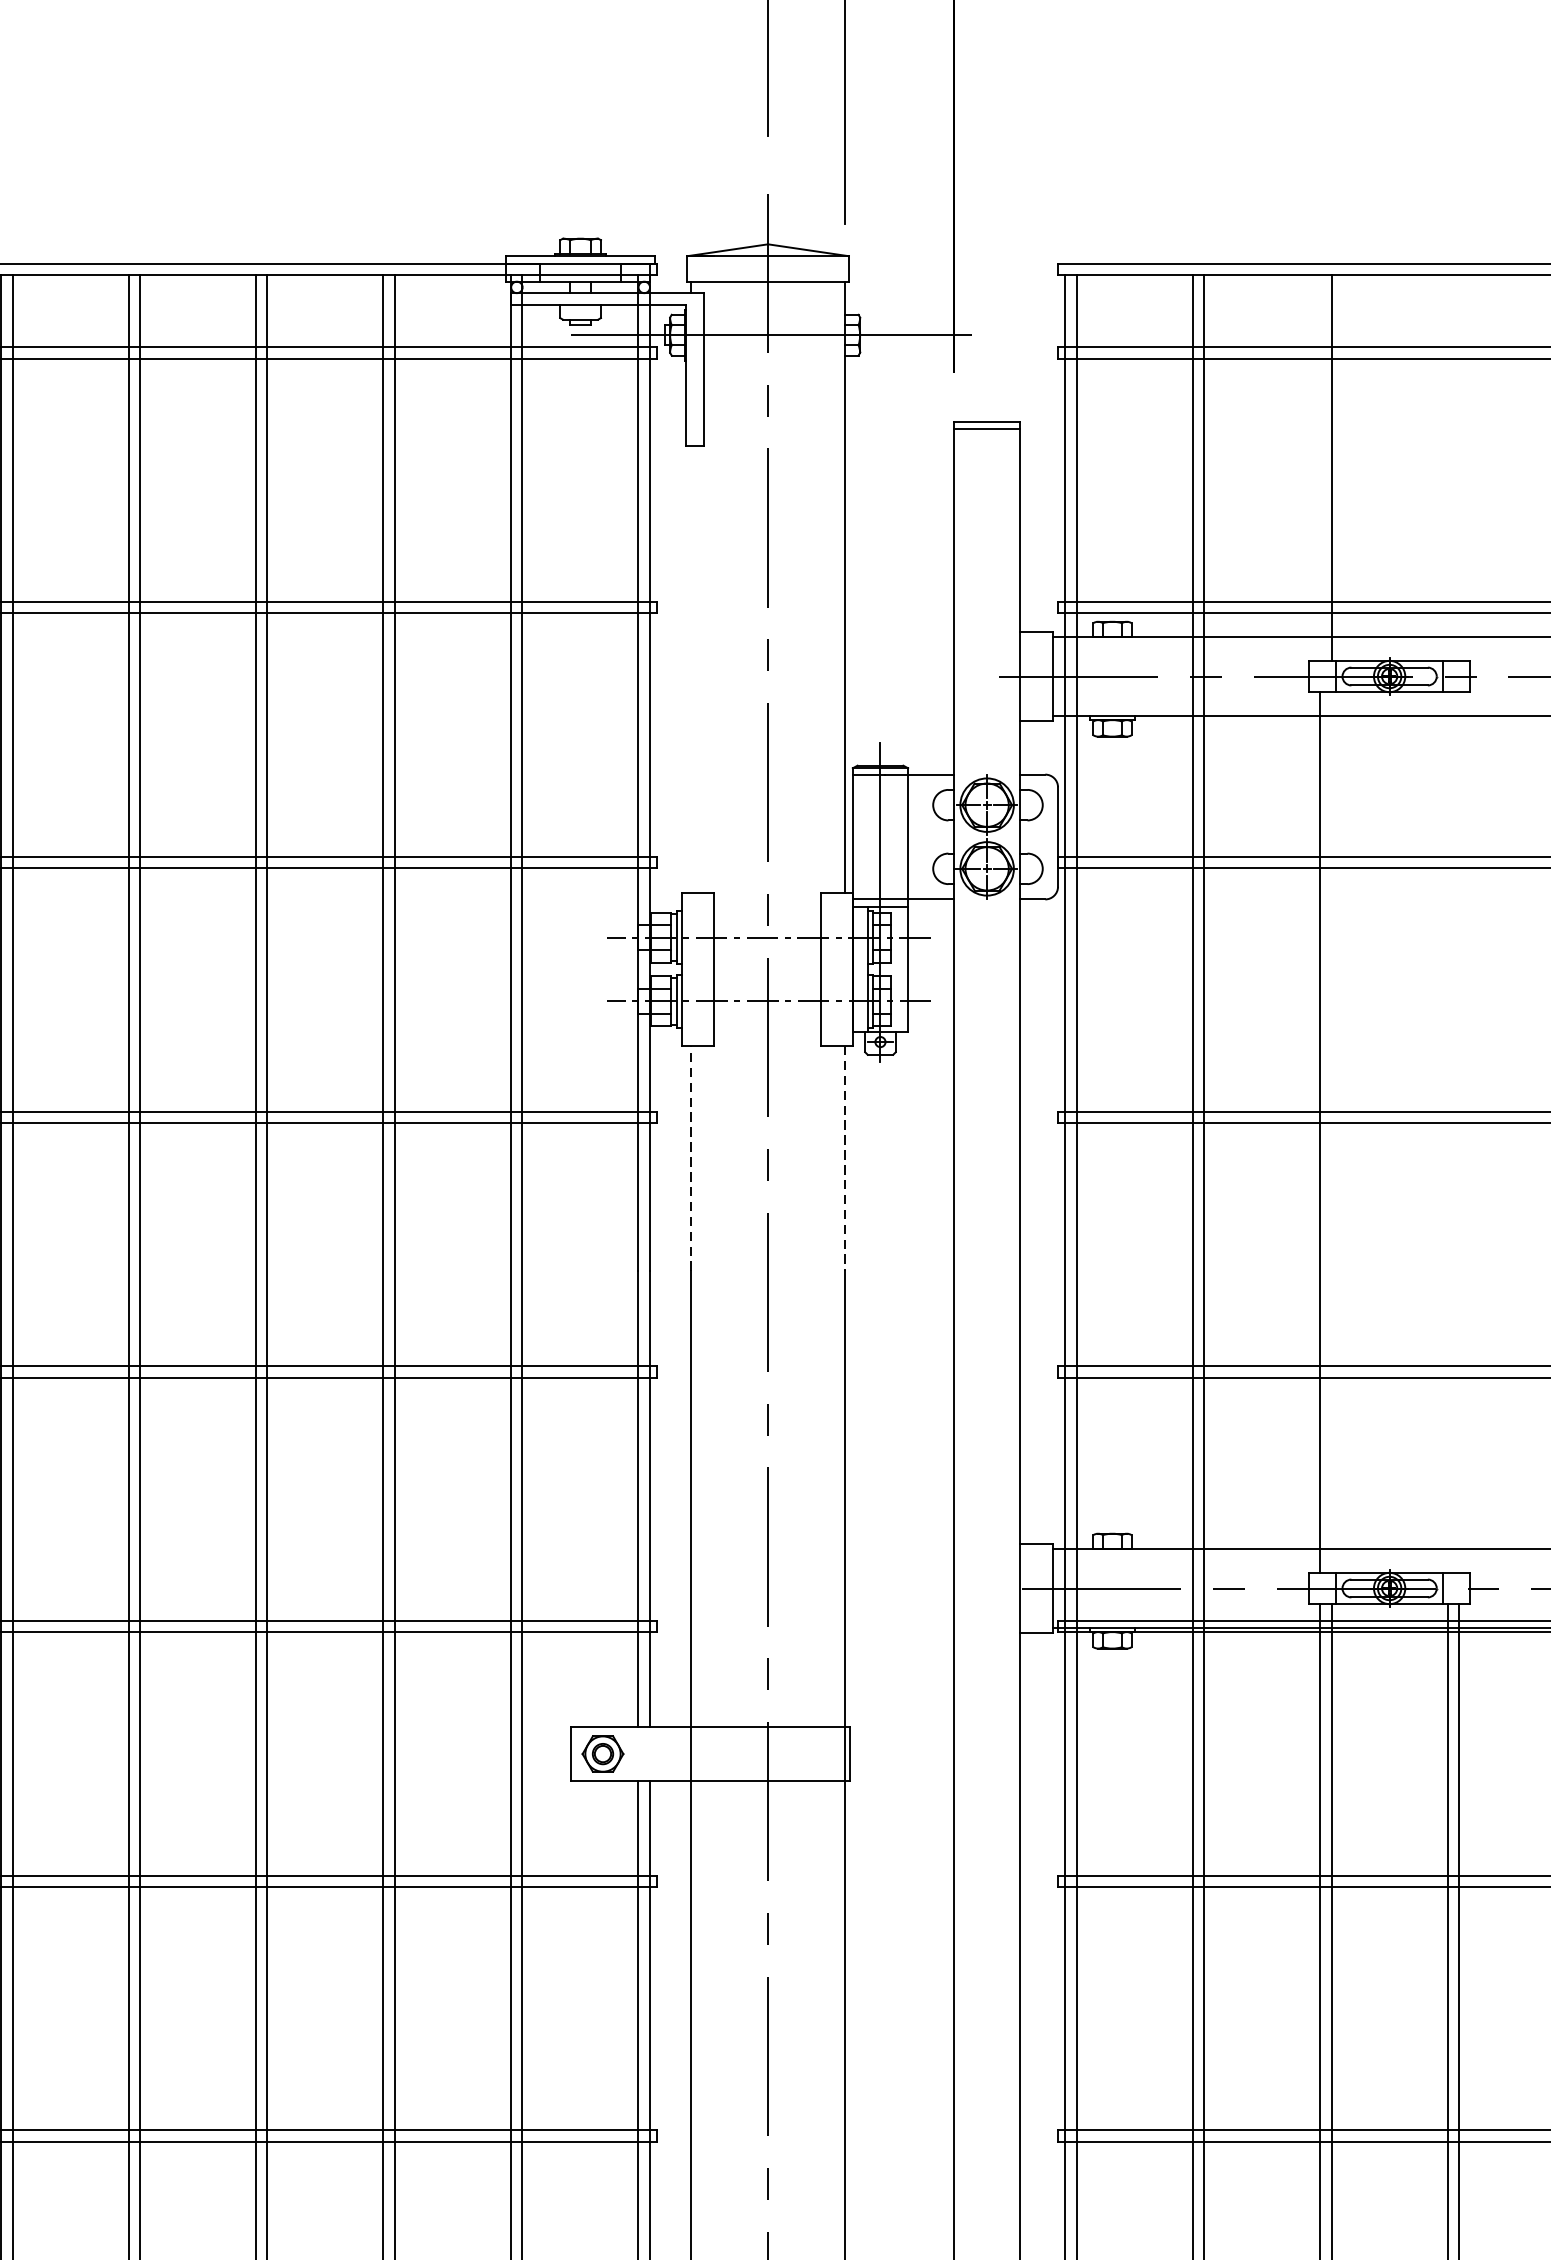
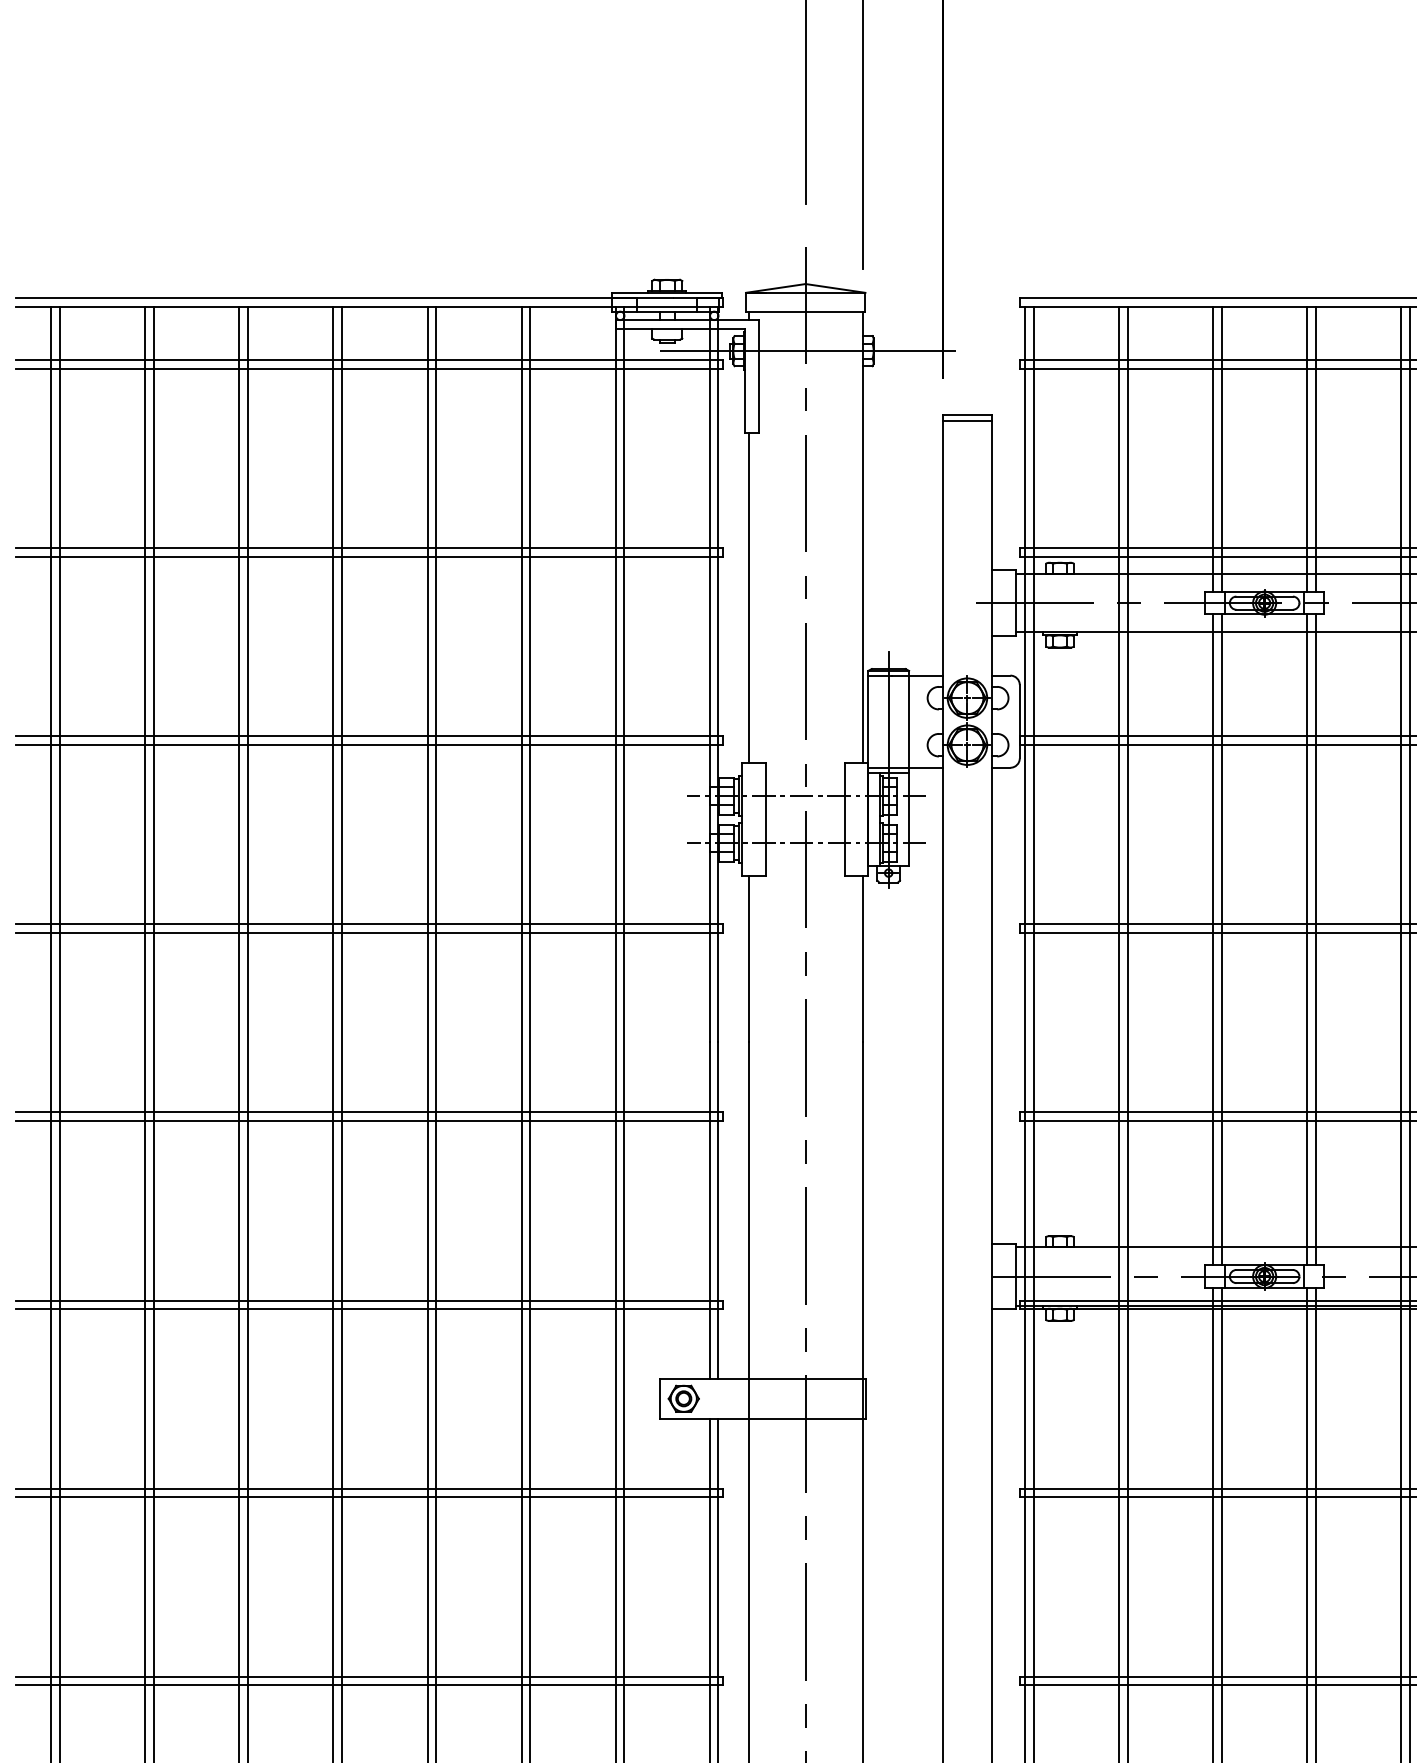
line: (1320, 467) -> (1213, 448), added
line: (1447, 467) -> (1307, 448), added
line: (1458, 467) -> (1315, 448), added
line: (690, 668) -> (748, 597), added
line: (1331, 1132) -> (1221, 939), added
line: (1447, 1132) -> (1307, 939), added
line: (1458, 1132) -> (1315, 939), added
line: (690, 1157) -> (748, 958), dashed -> solid
line: (845, 1159) -> (862, 959), dashed -> solid

